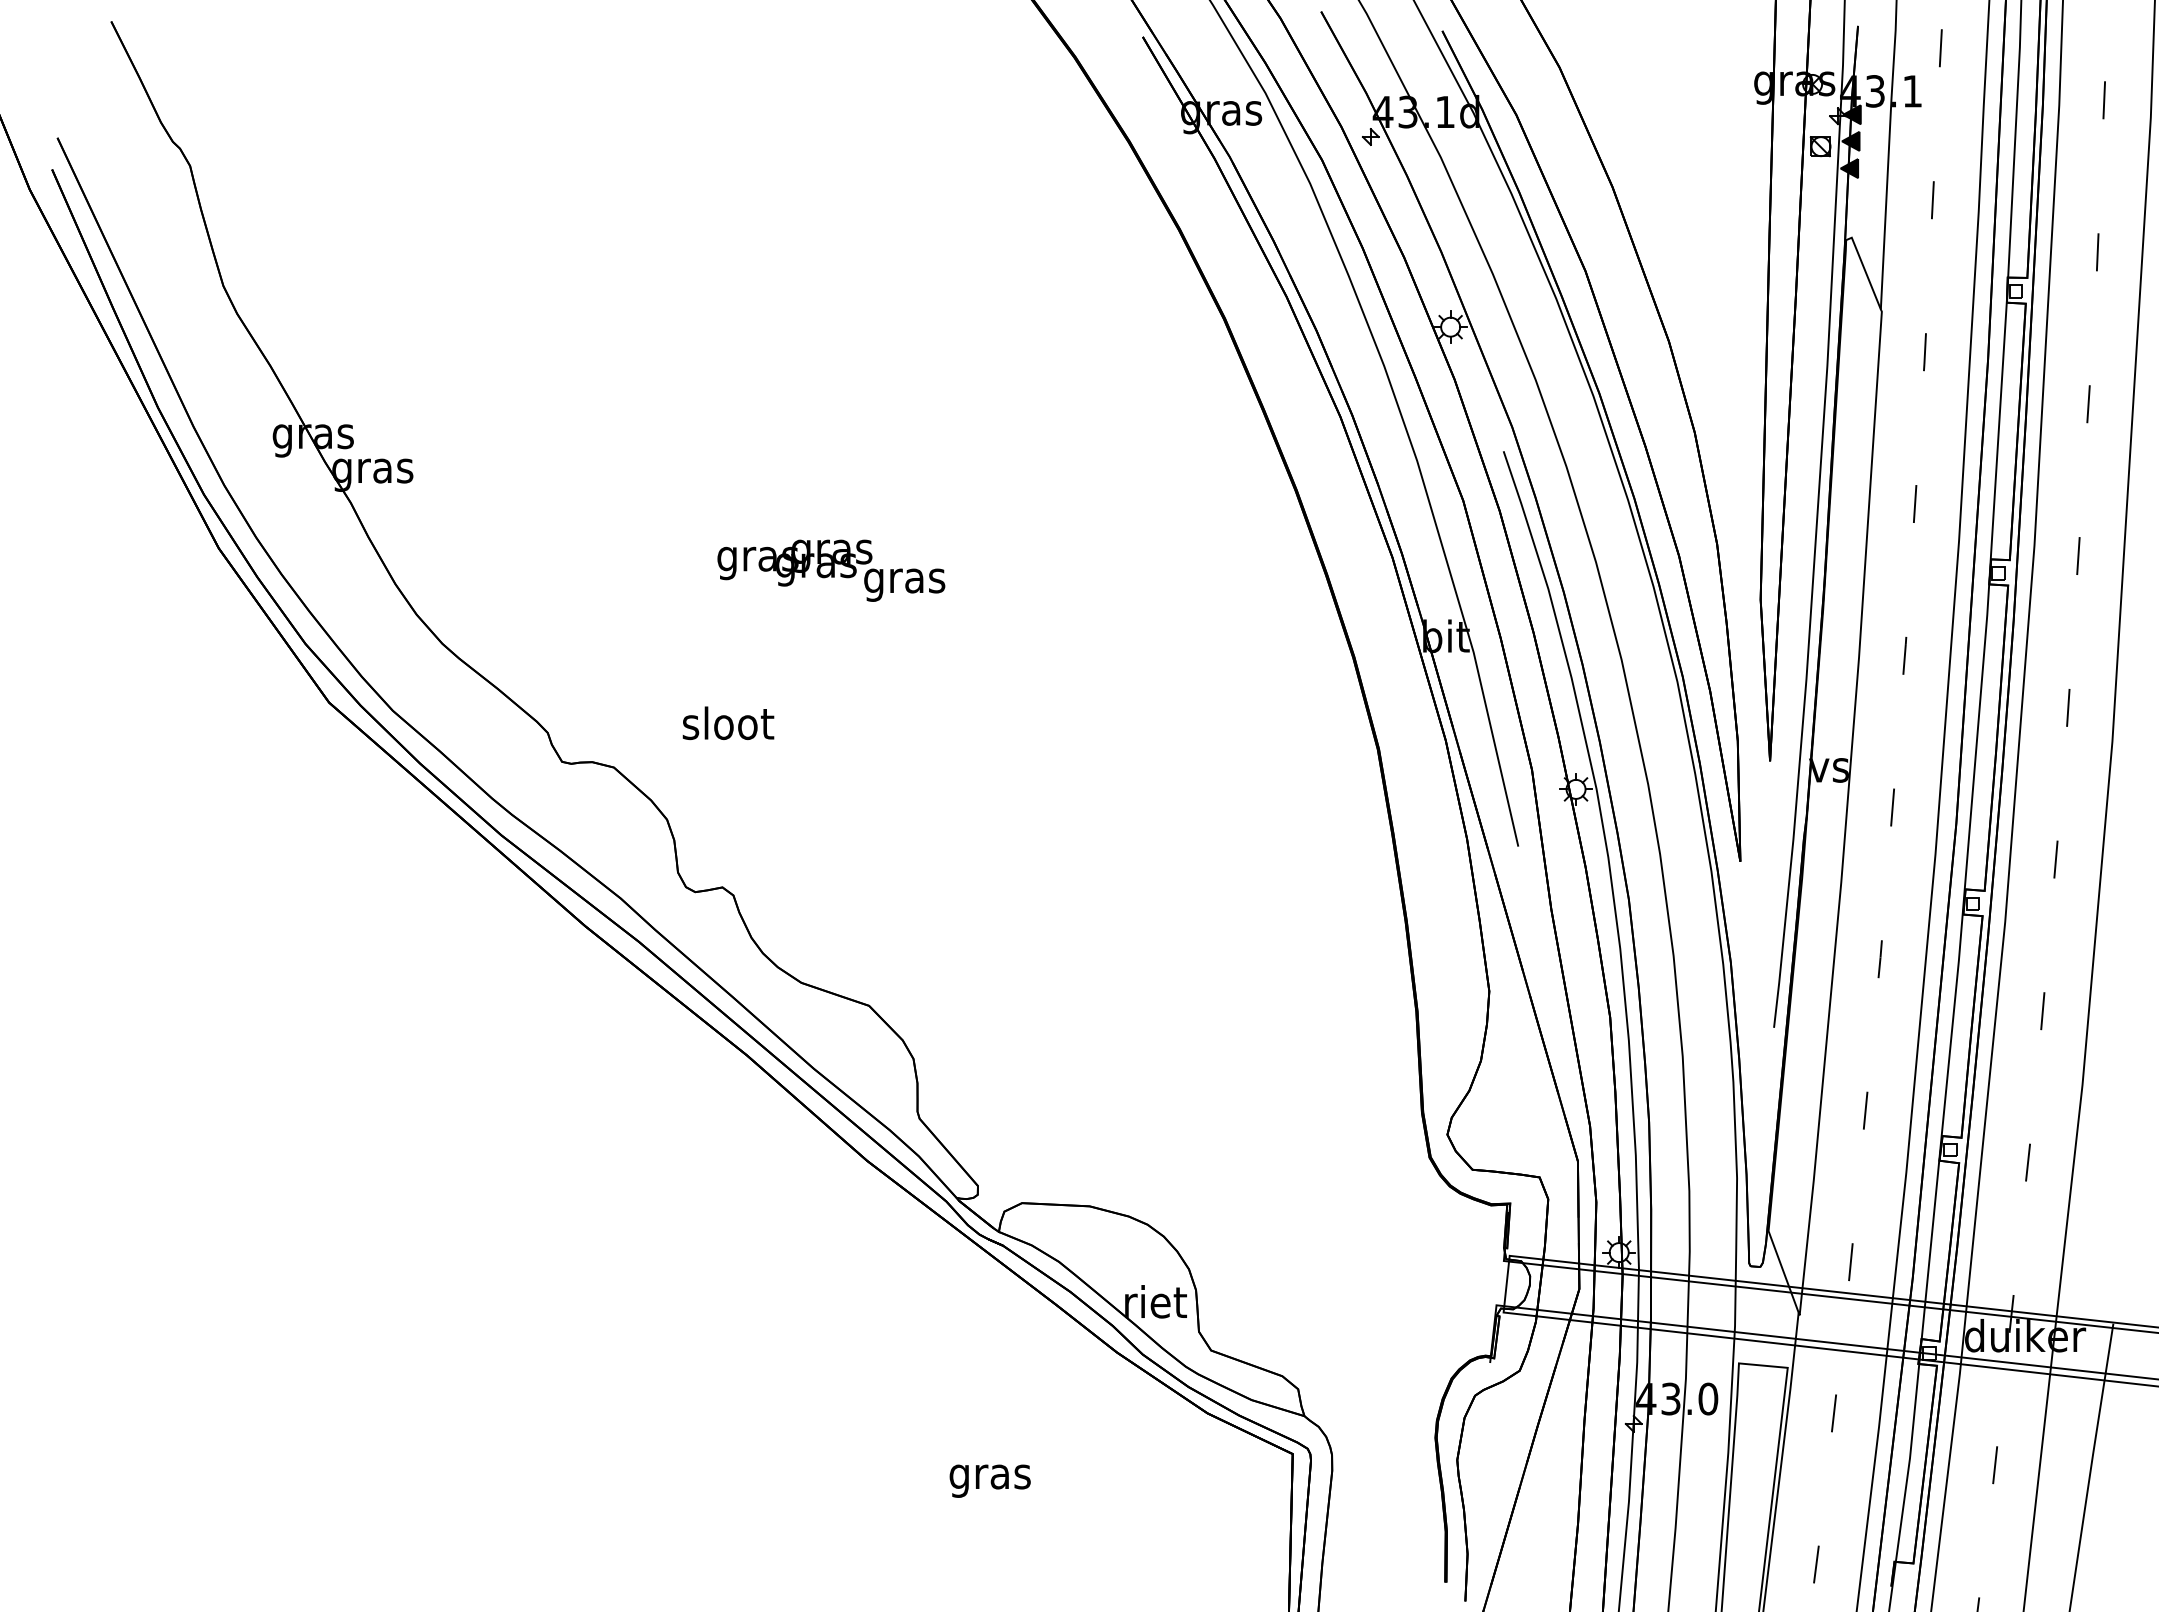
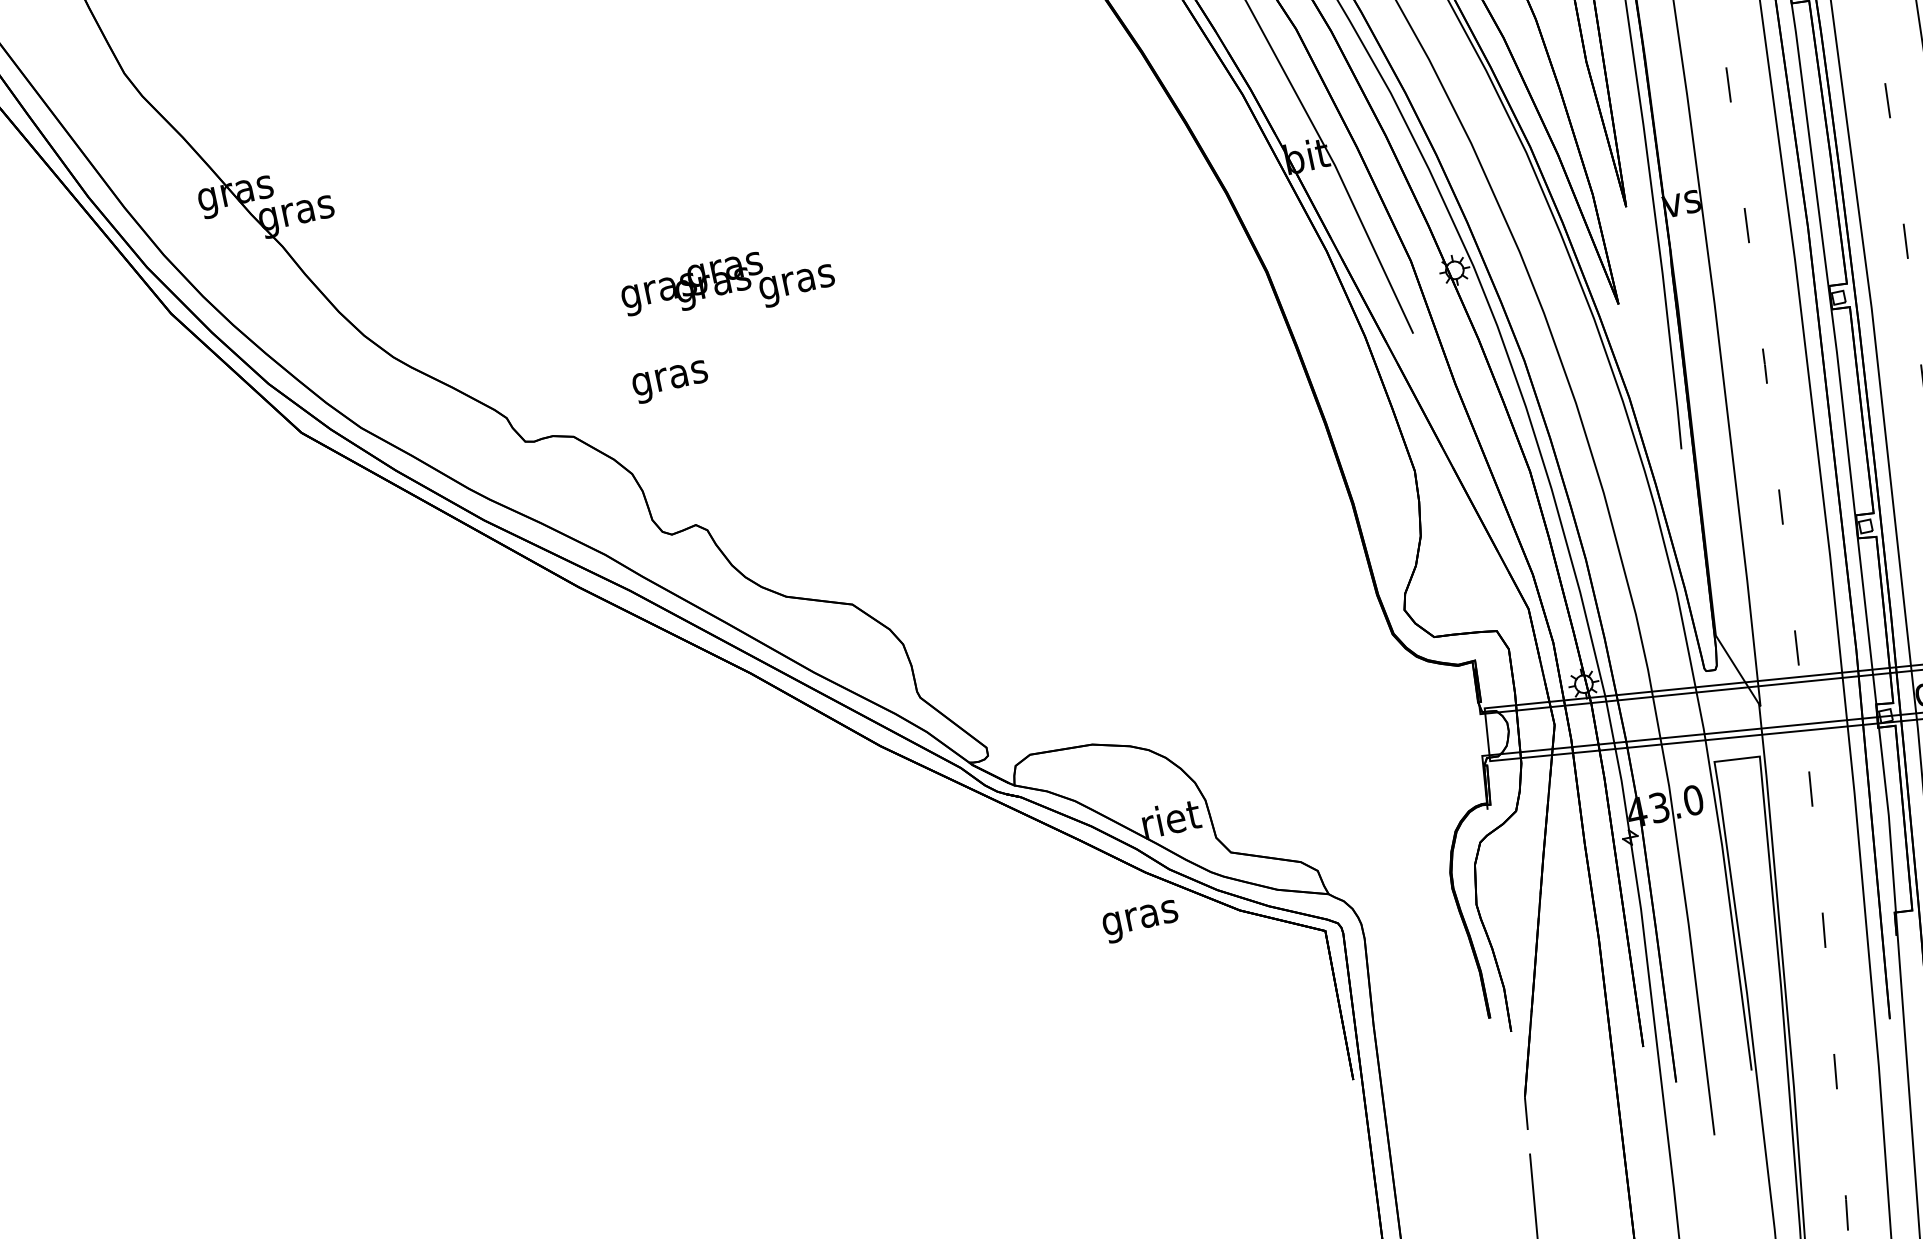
text: (831, 570) -> (728, 286), moved
text: (728, 727) -> (670, 378), sloot -> gras
text: (989, 1480) -> (1140, 921), moved

